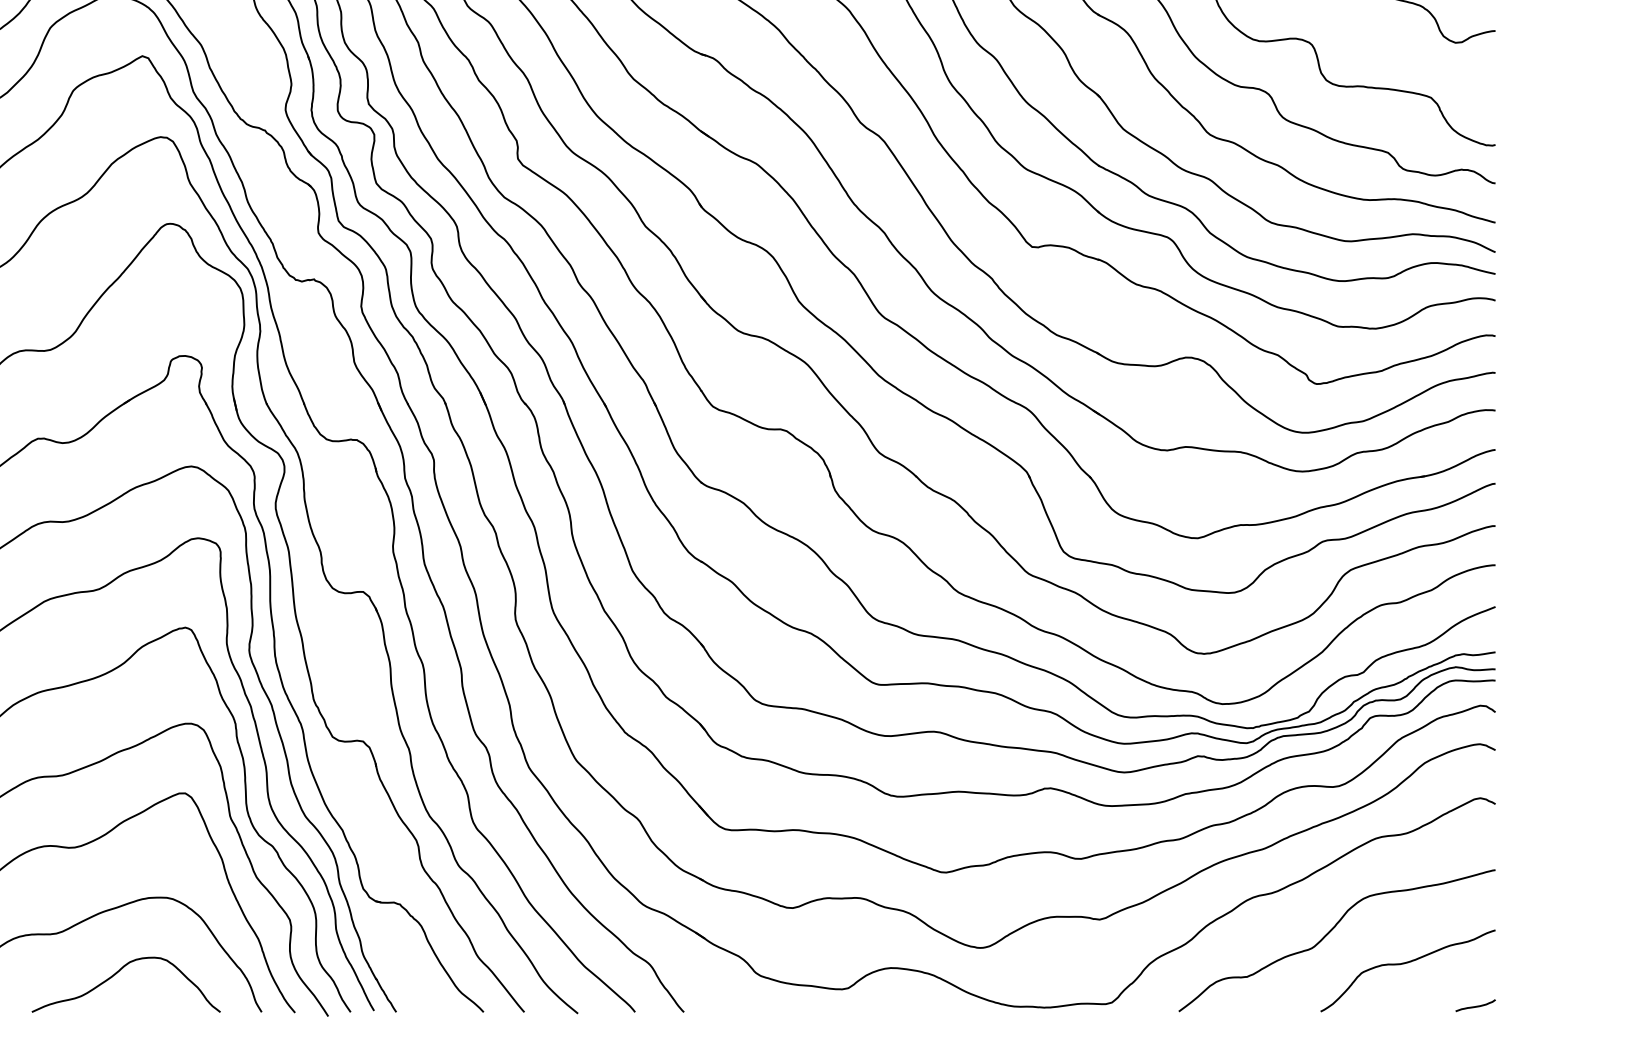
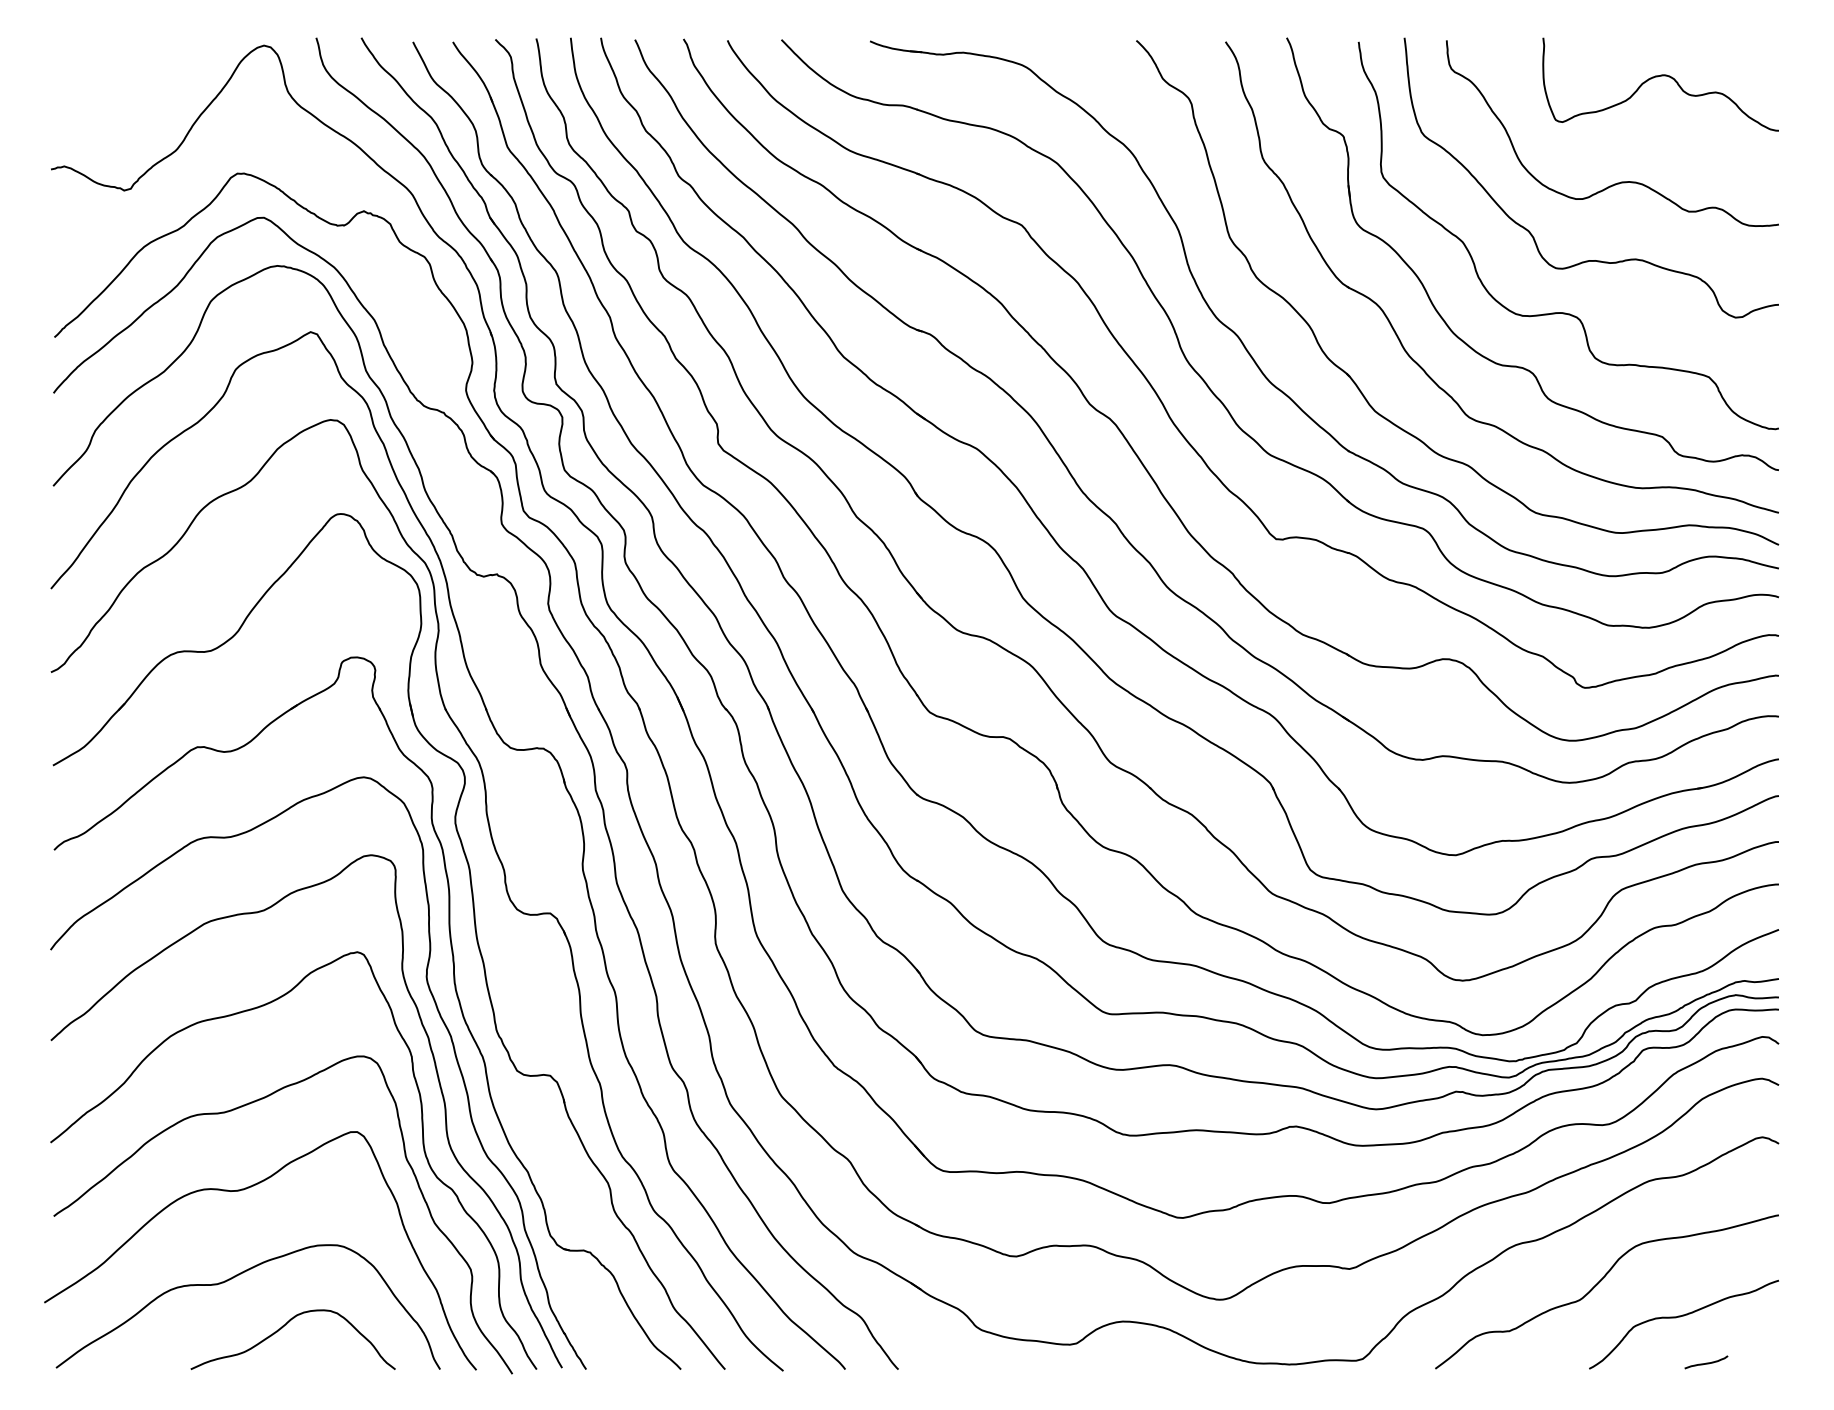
curve: (1475, 1005) -> (1706, 1362), moved

